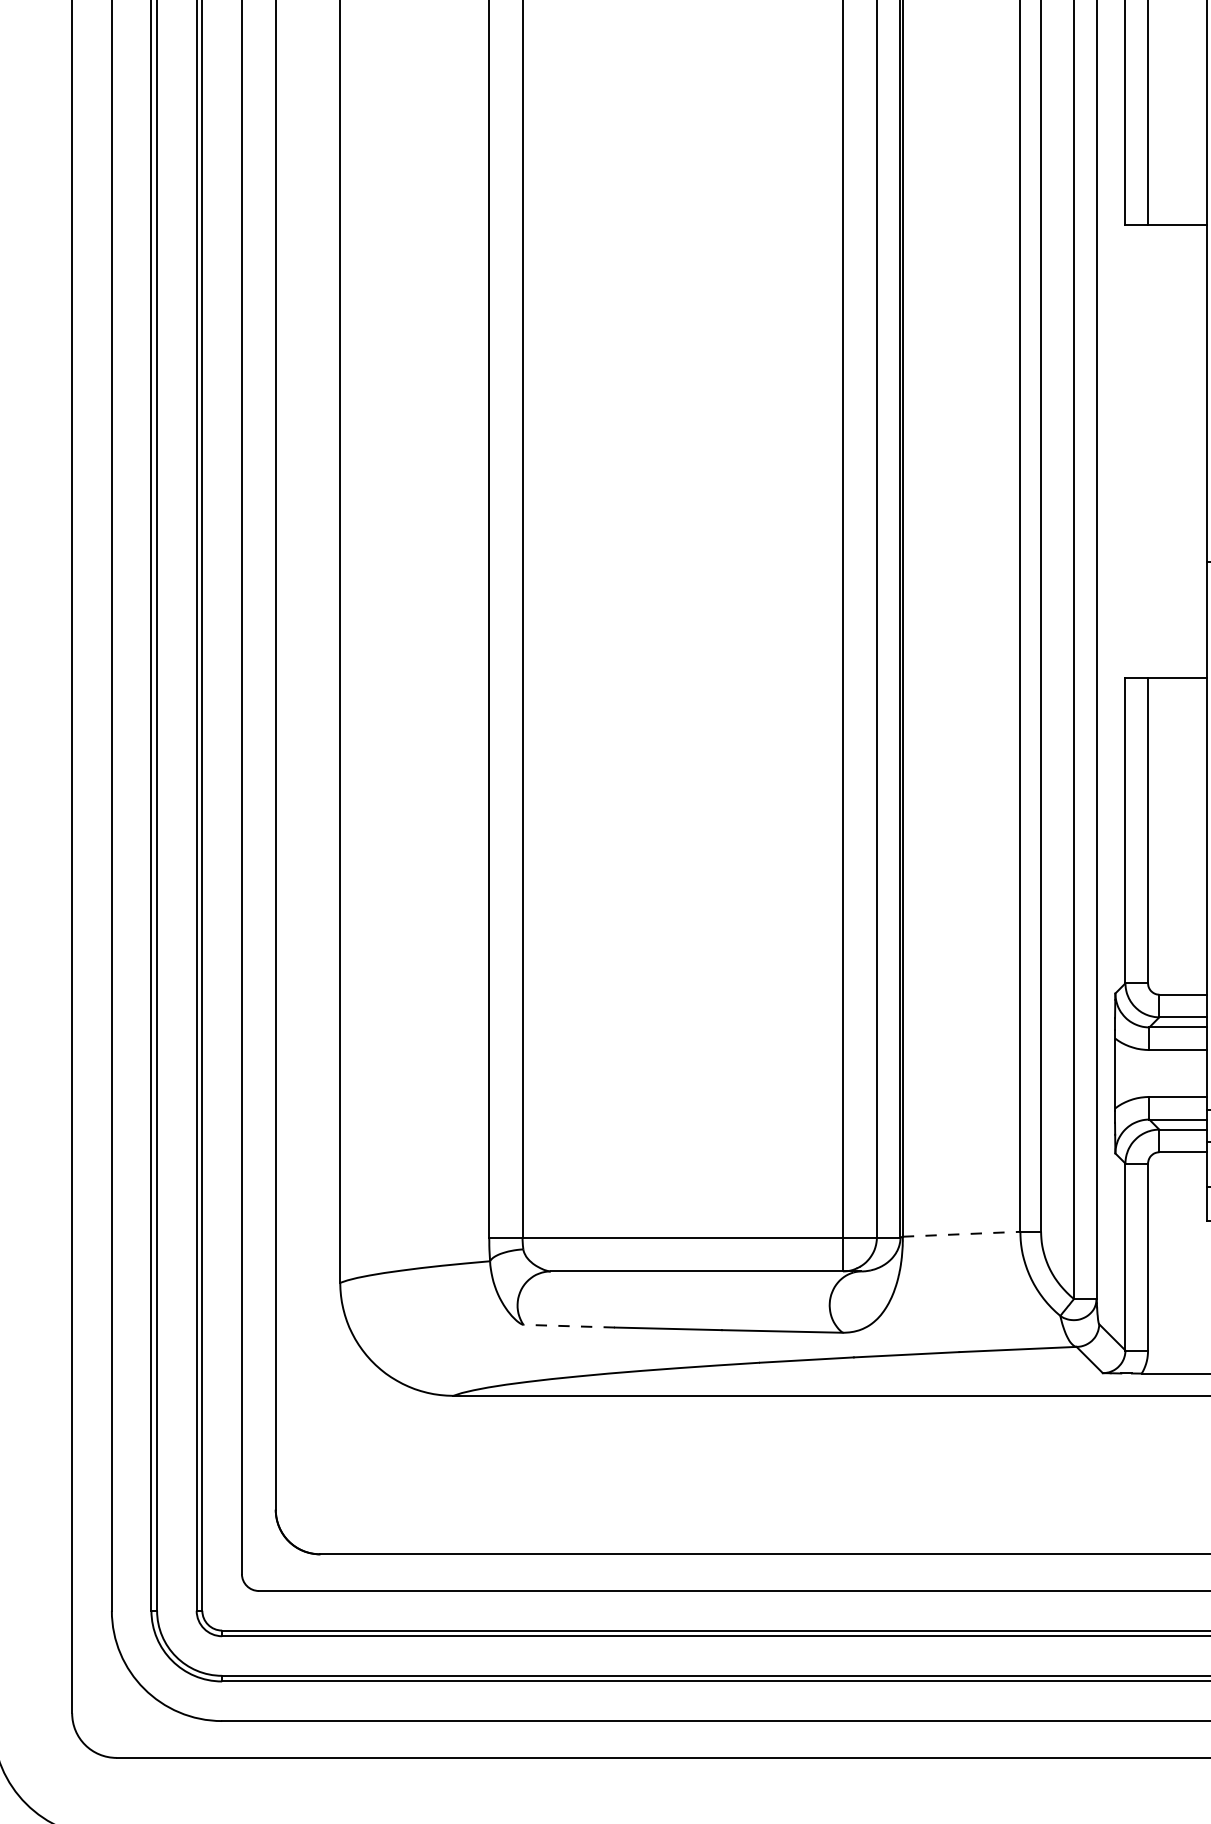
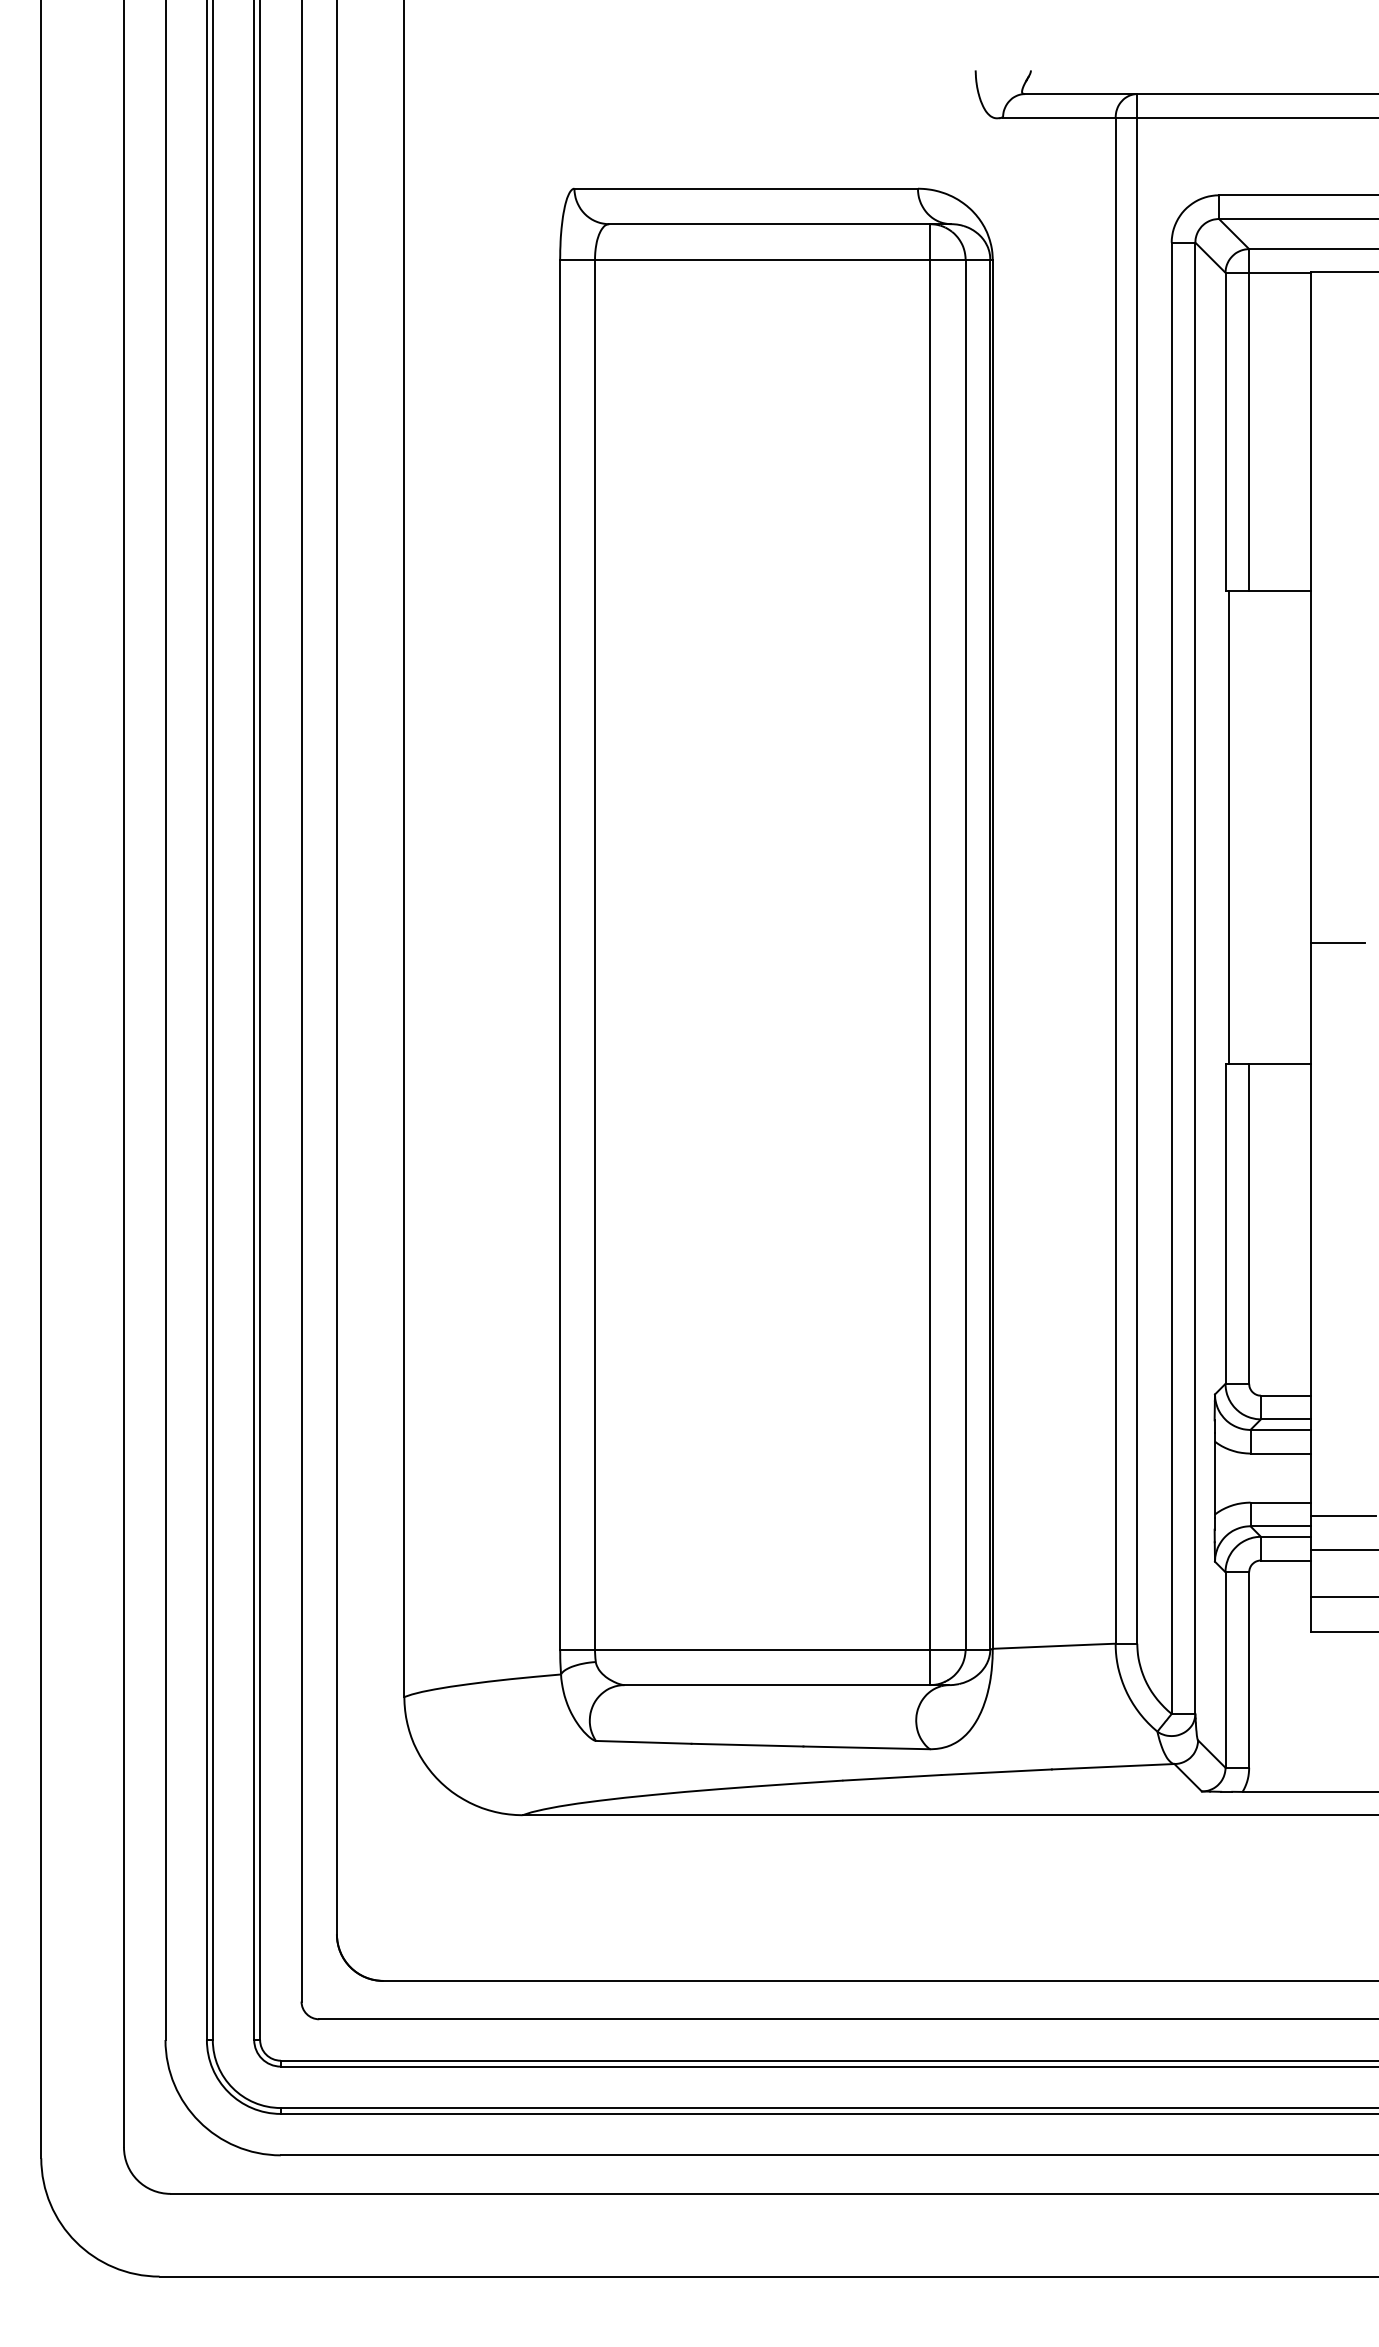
line: (1129, 451) -> (1229, 827), added
line: (962, 1234) -> (1055, 1646), dashed -> solid
line: (568, 1326) -> (643, 1742), dashed -> solid

